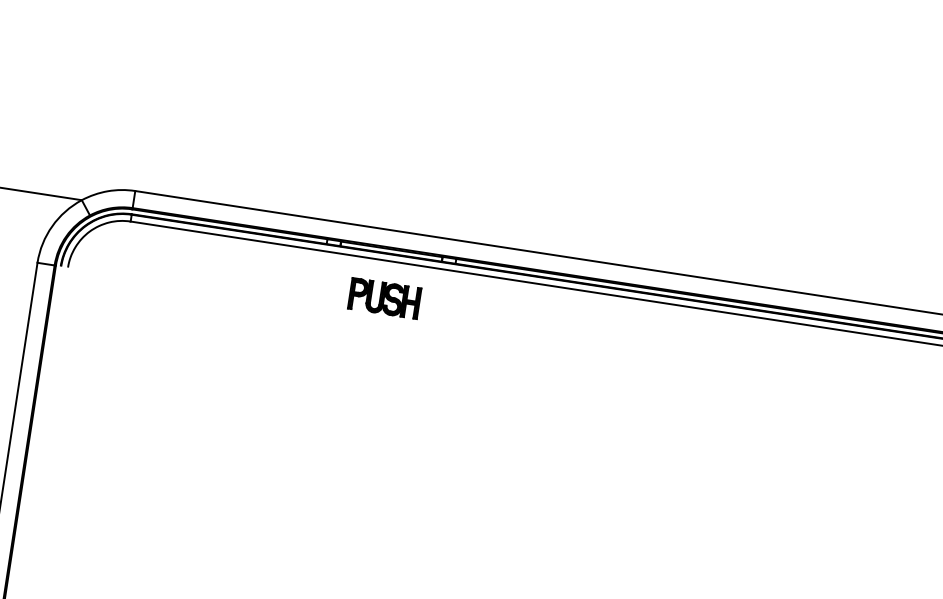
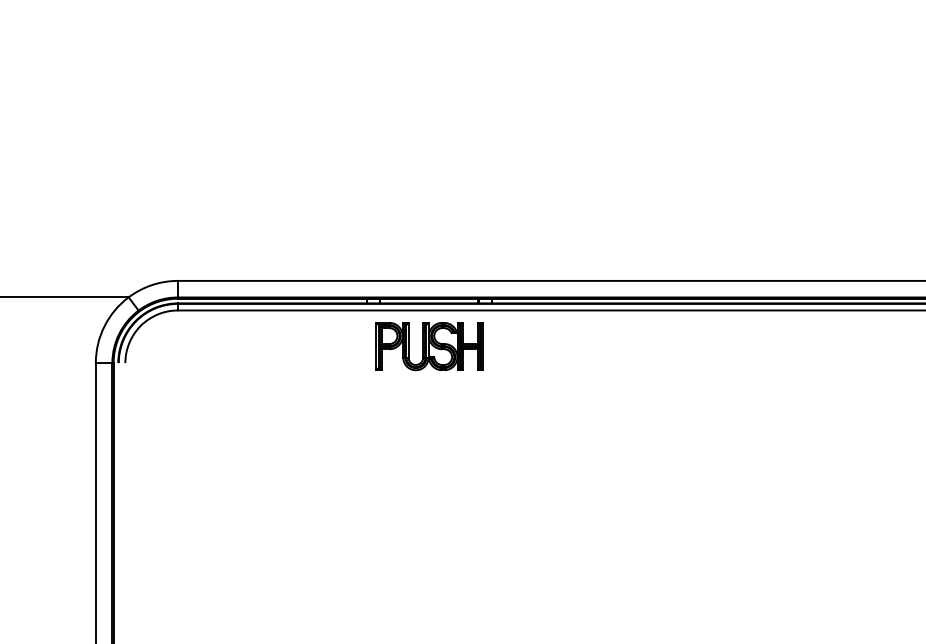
part: (384, 298) -> (429, 346), size x1.6

